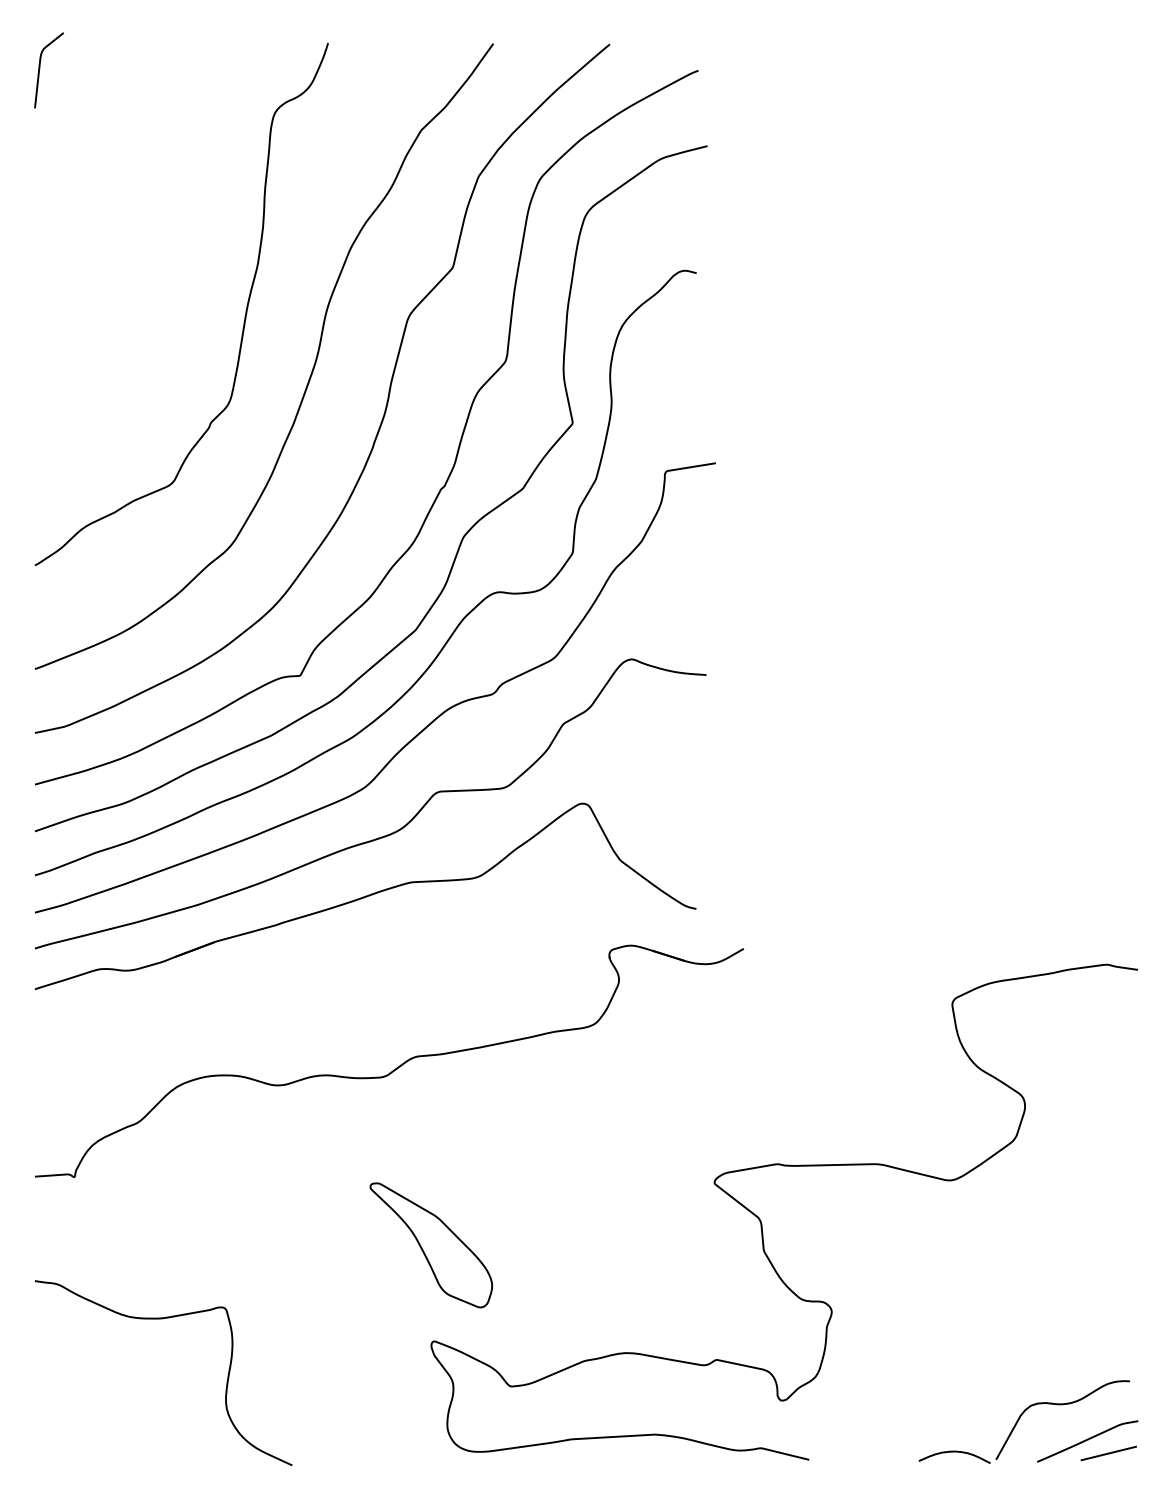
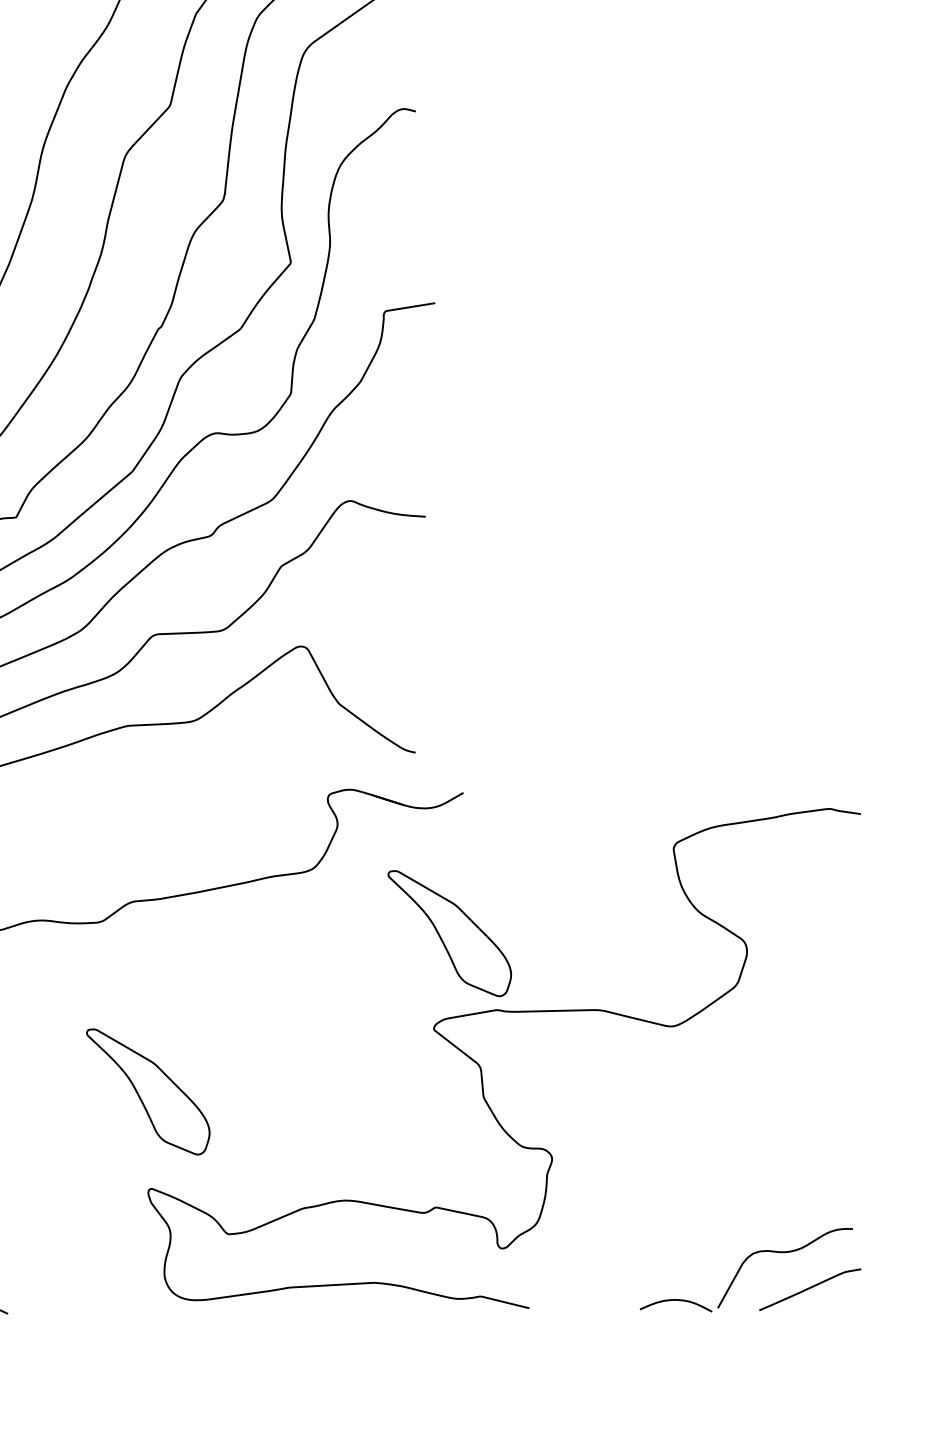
part: (730, 1088) -> (449, 933), added
line: (1108, 1453) -> (831, 1301), removed

